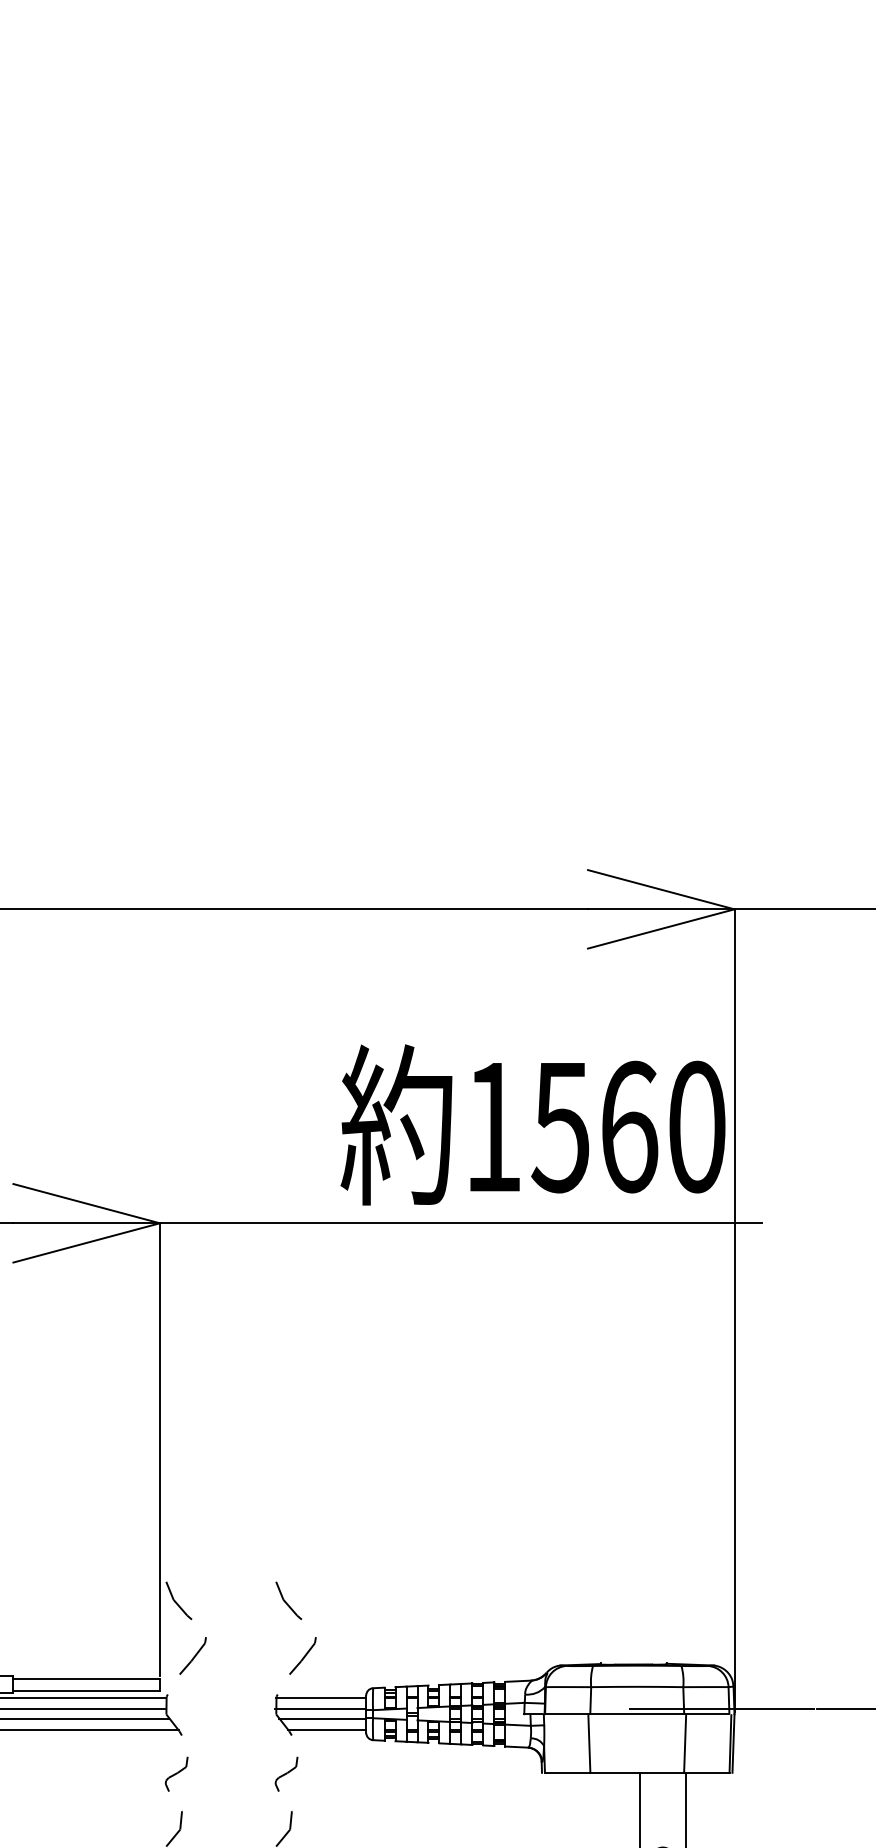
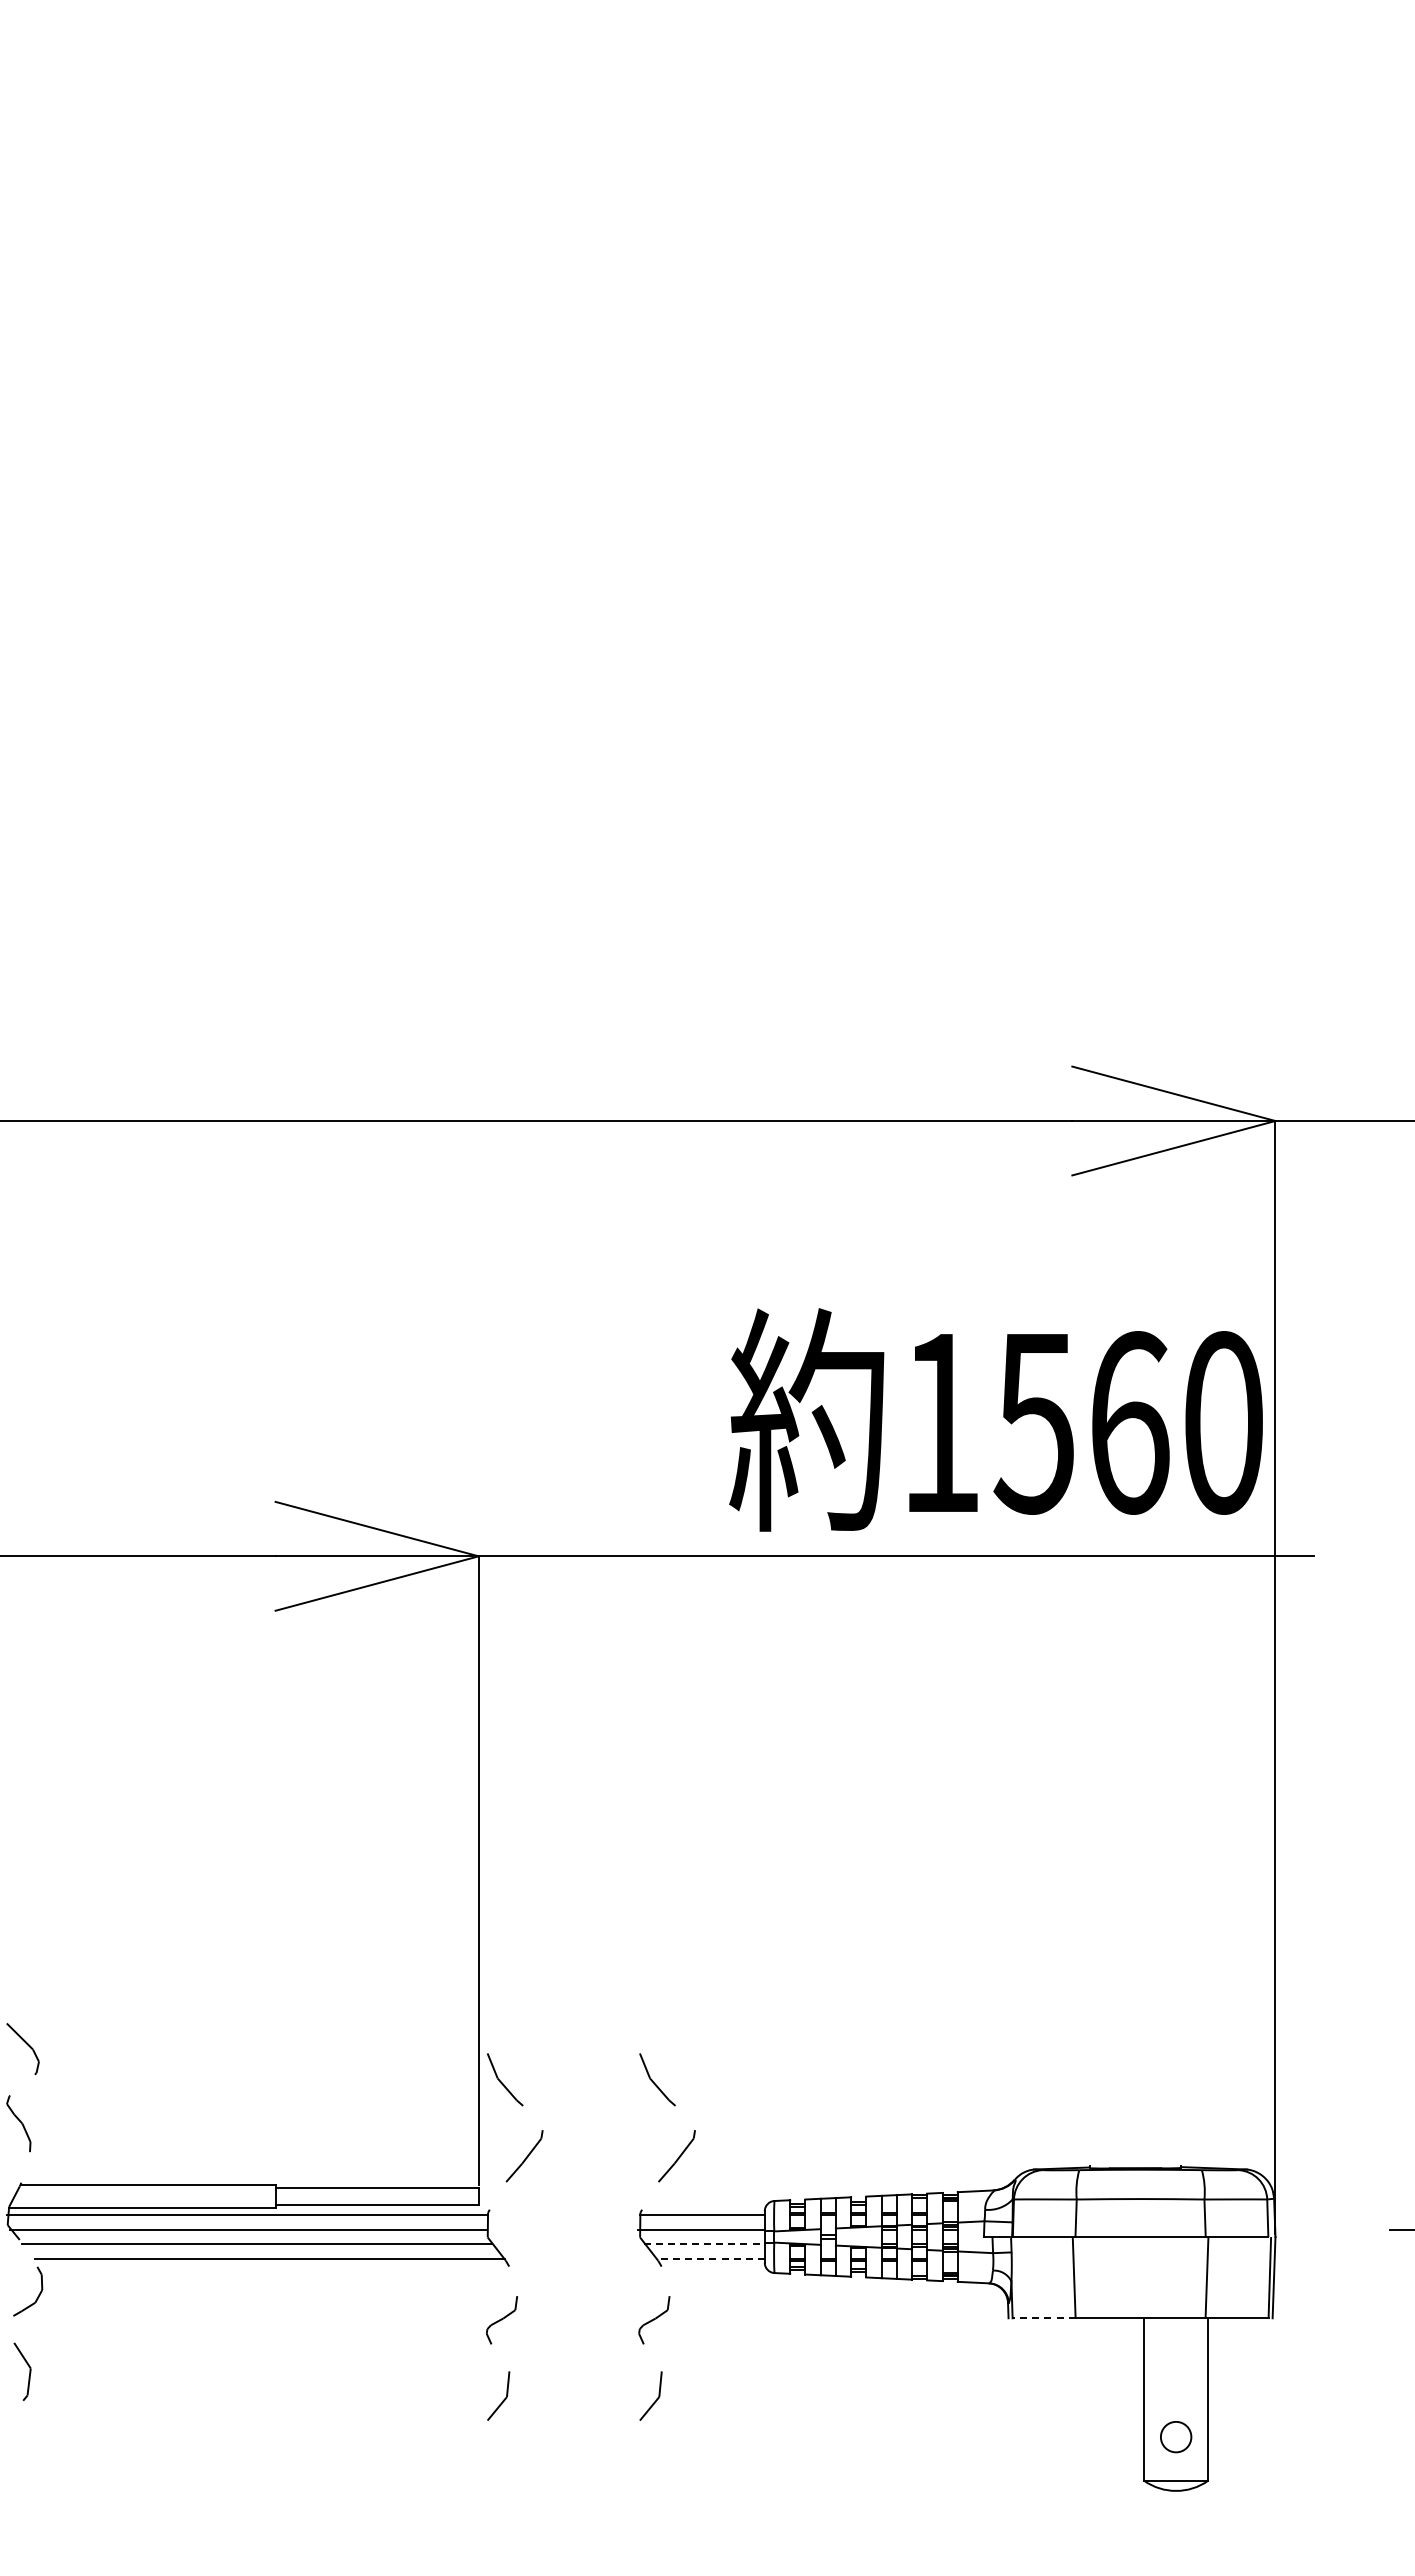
line: (722, 1708) -> (1258, 2229), removed
line: (322, 1719) -> (704, 2244), solid -> dashed
line: (327, 1730) -> (710, 2259), solid -> dashed
line: (567, 1772) -> (1044, 2318), solid -> dashed

